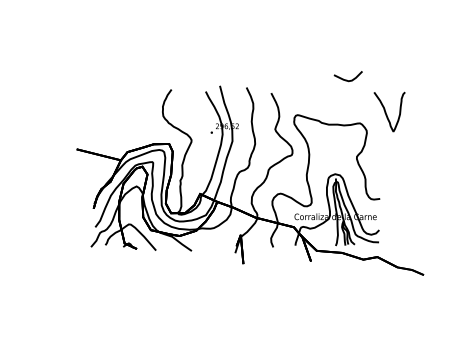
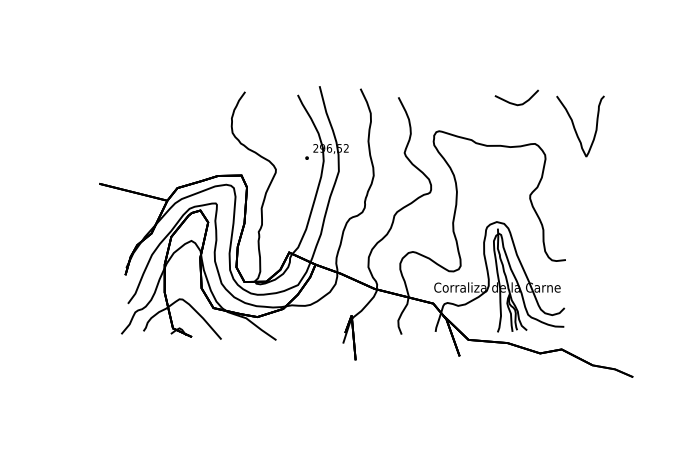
curve: (346, 79) -> (514, 102), moved

